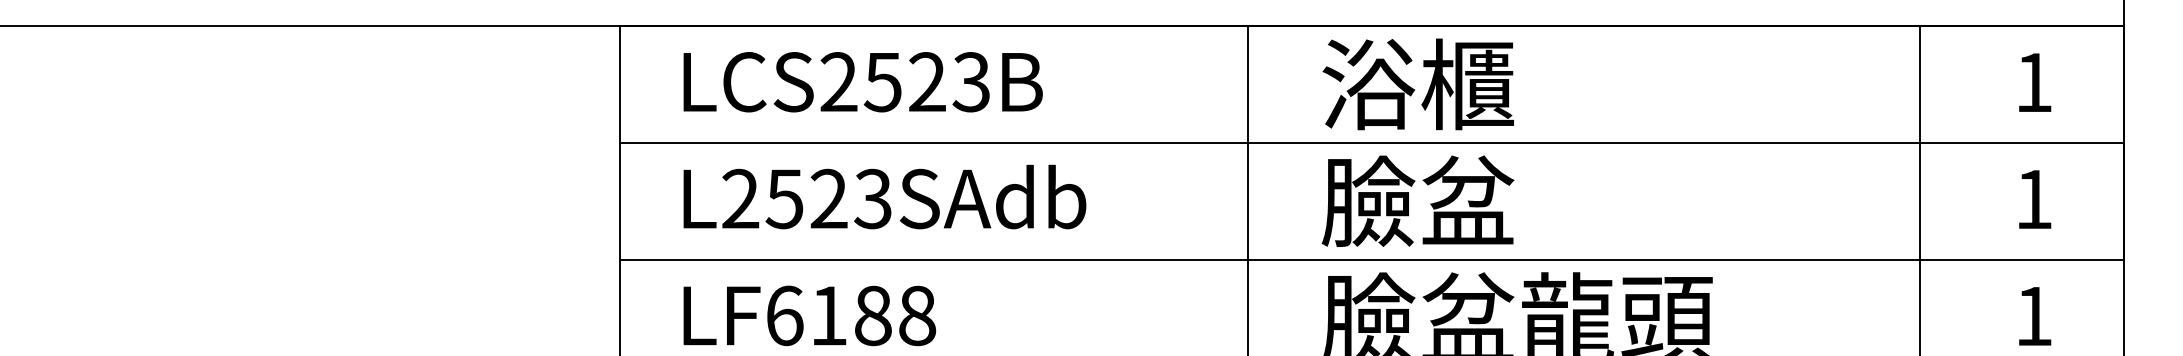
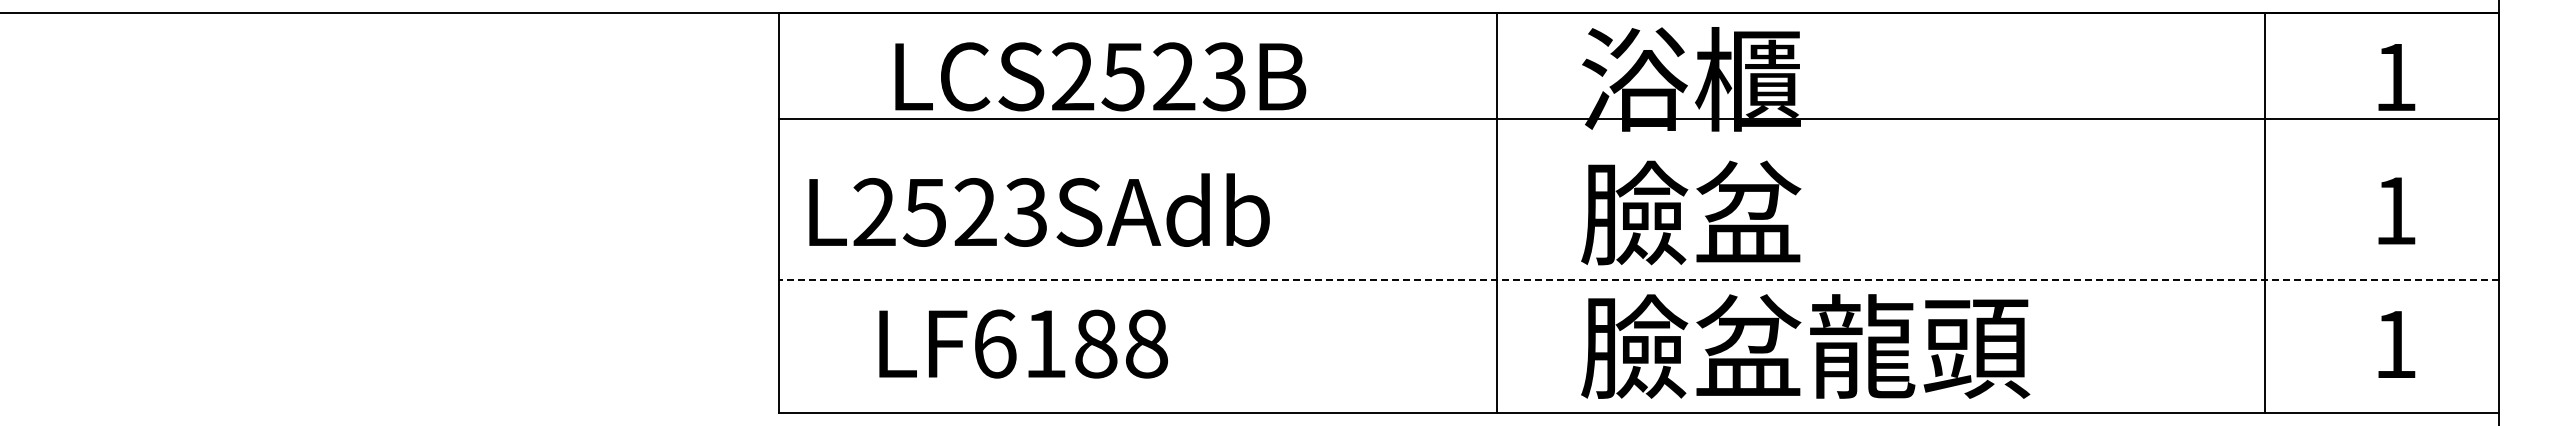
text: (863, 81) -> (1100, 76), moved
line: (1371, 143) -> (1638, 119), moved
text: (884, 196) -> (1039, 209), moved
line: (1371, 259) -> (1638, 279), solid -> dashed
text: (809, 315) -> (1023, 343), moved

